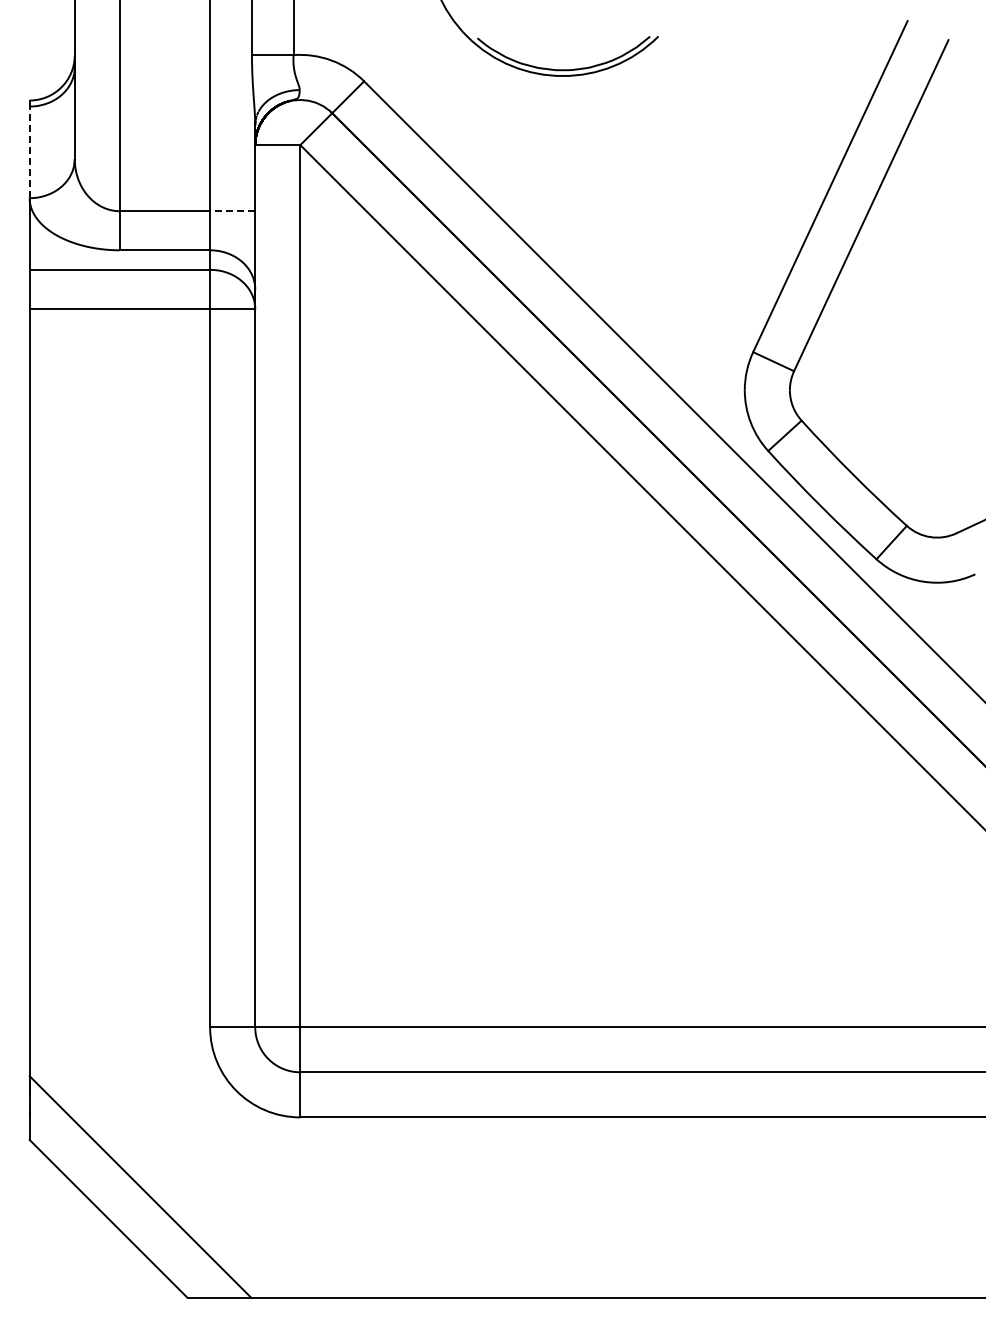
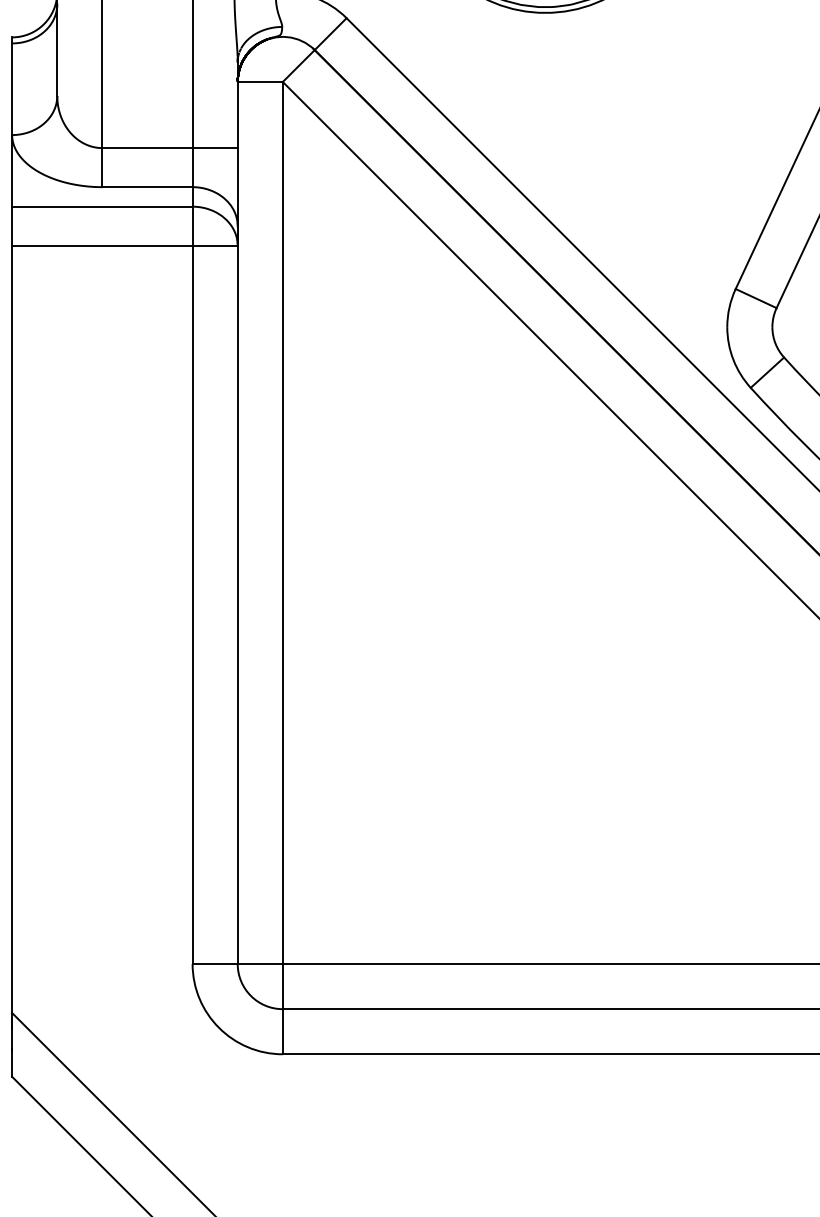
line: (29, 152) -> (12, 89), dashed -> solid
line: (232, 211) -> (215, 148), dashed -> solid

